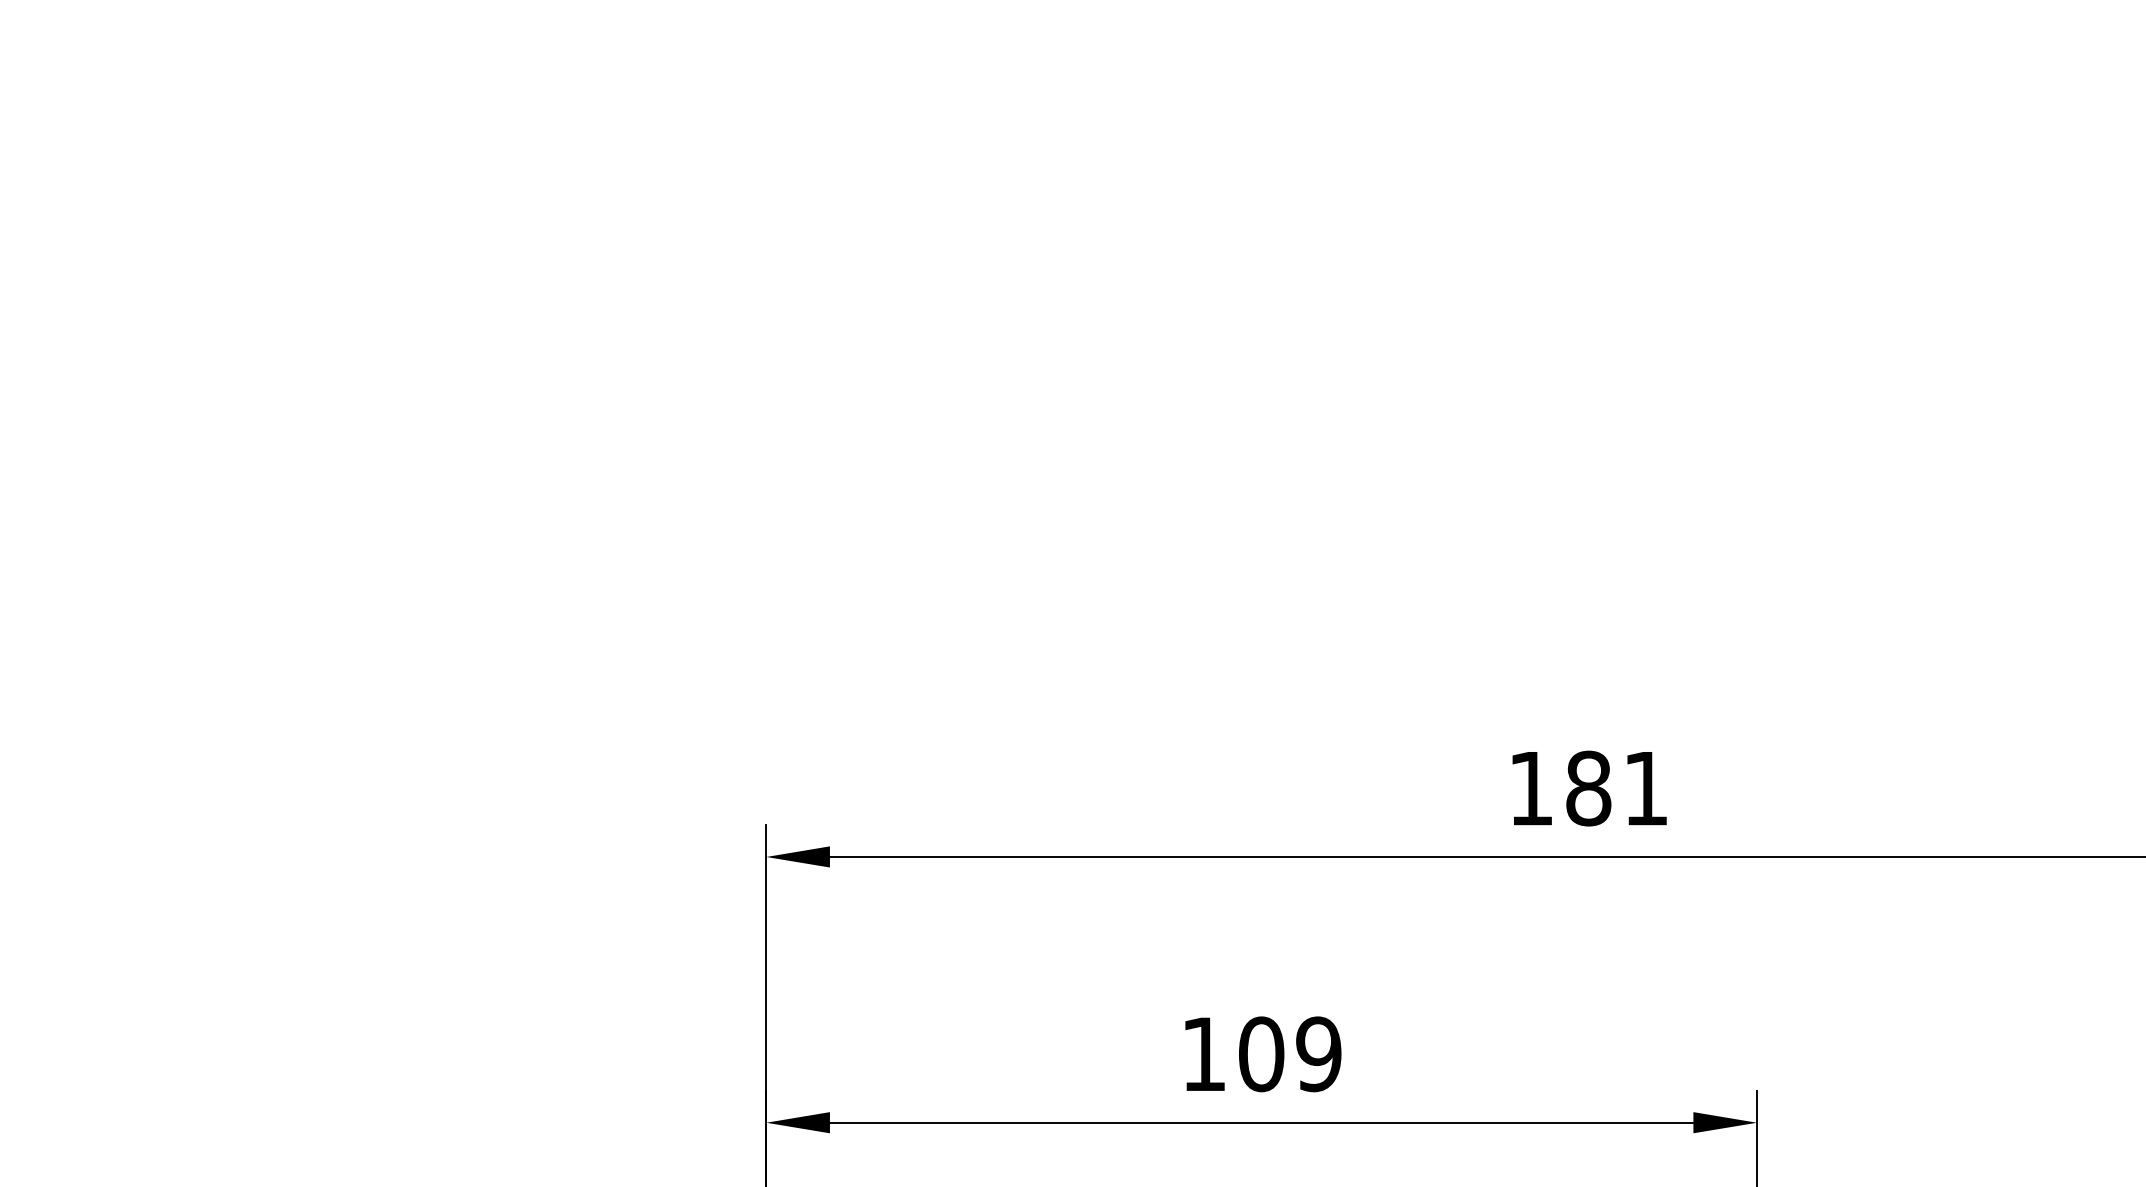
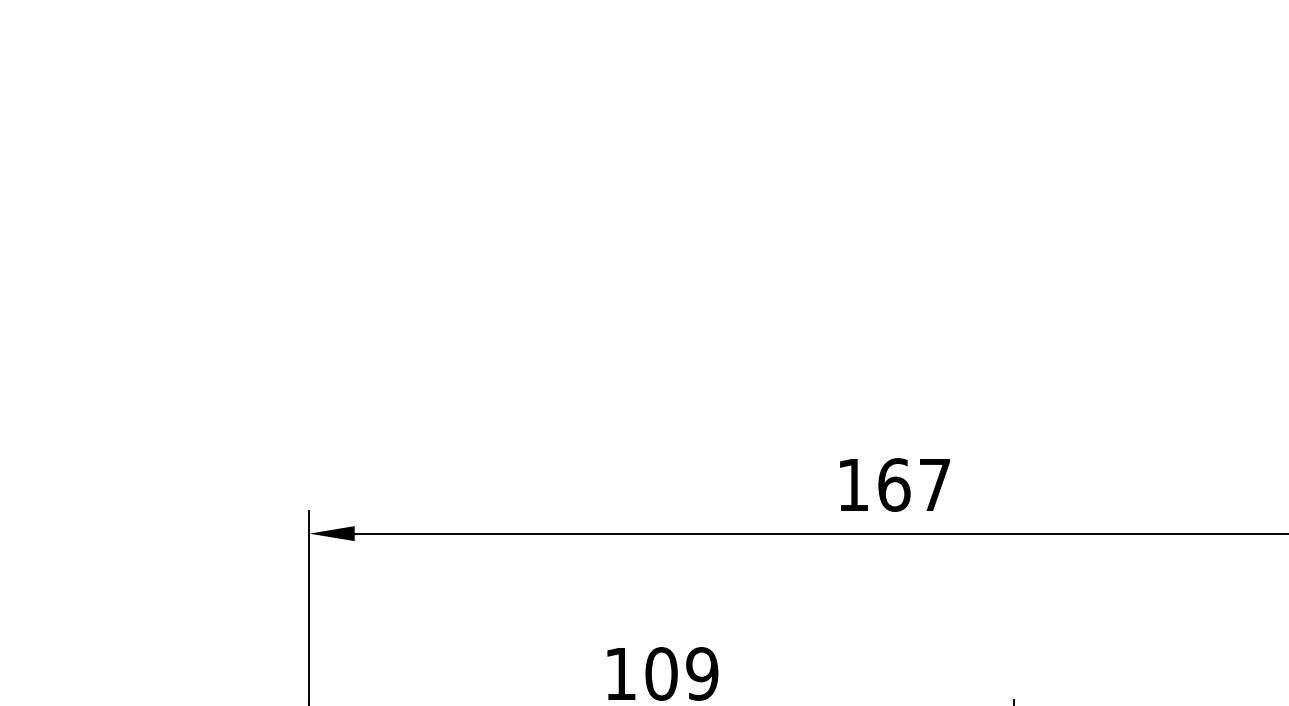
text: (1616, 788) -> (913, 484), 181 -> 167

